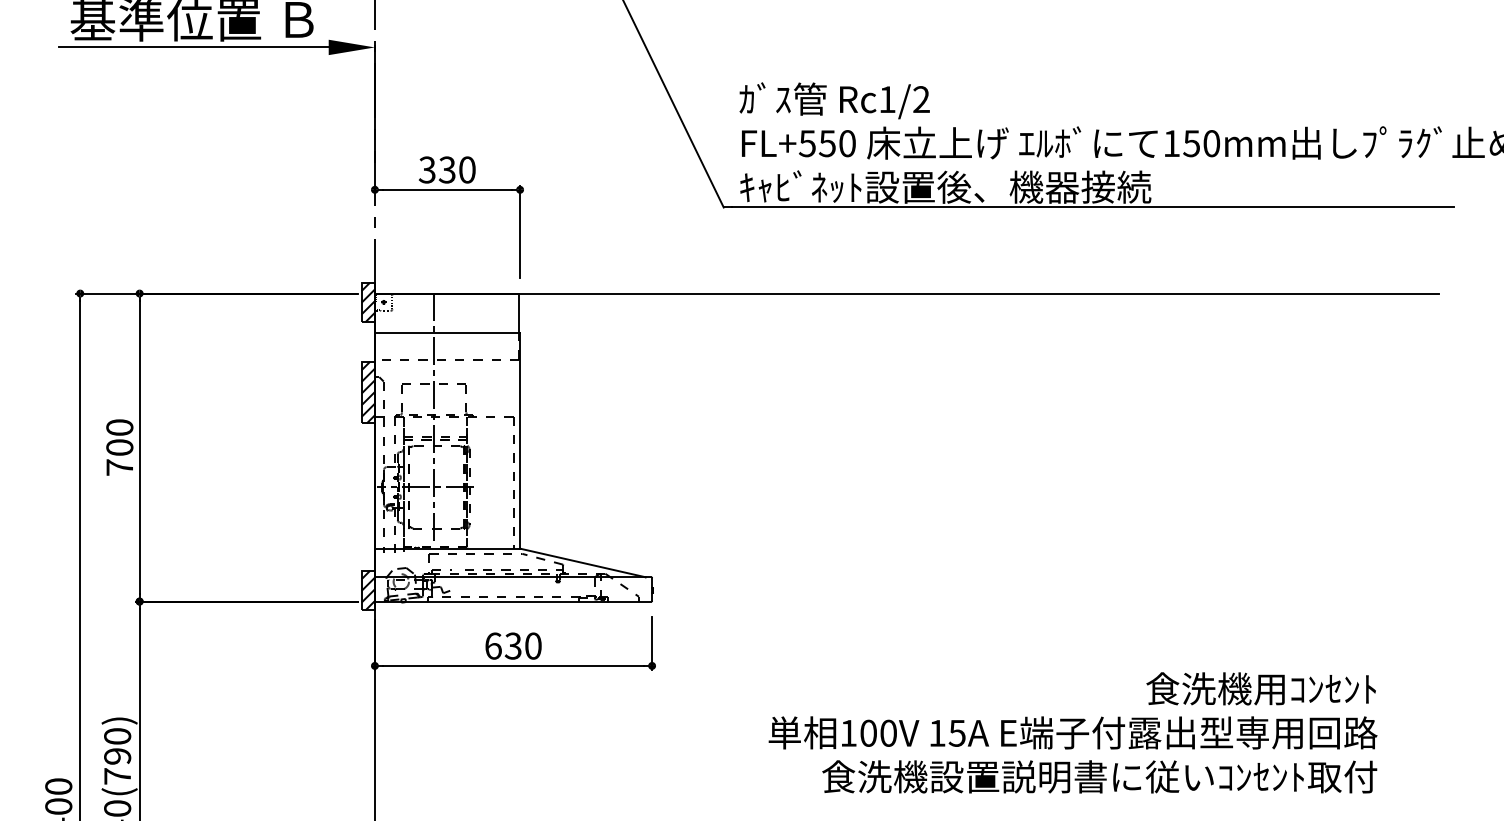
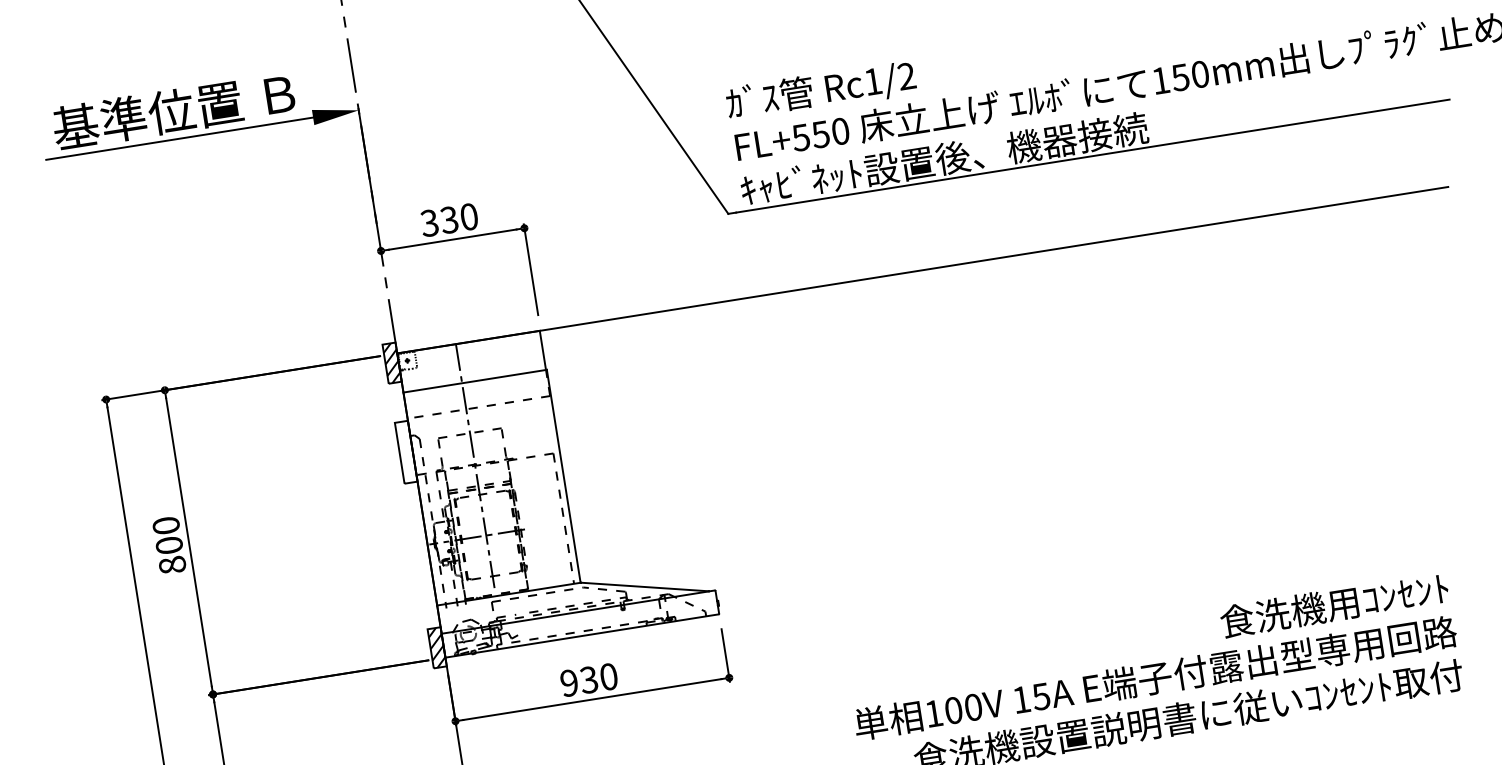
hatch: (367, 392) -> (405, 452), removed
text: (119, 467) -> (172, 565), 700 -> 800
text: (493, 645) -> (569, 682), 630 -> 930

